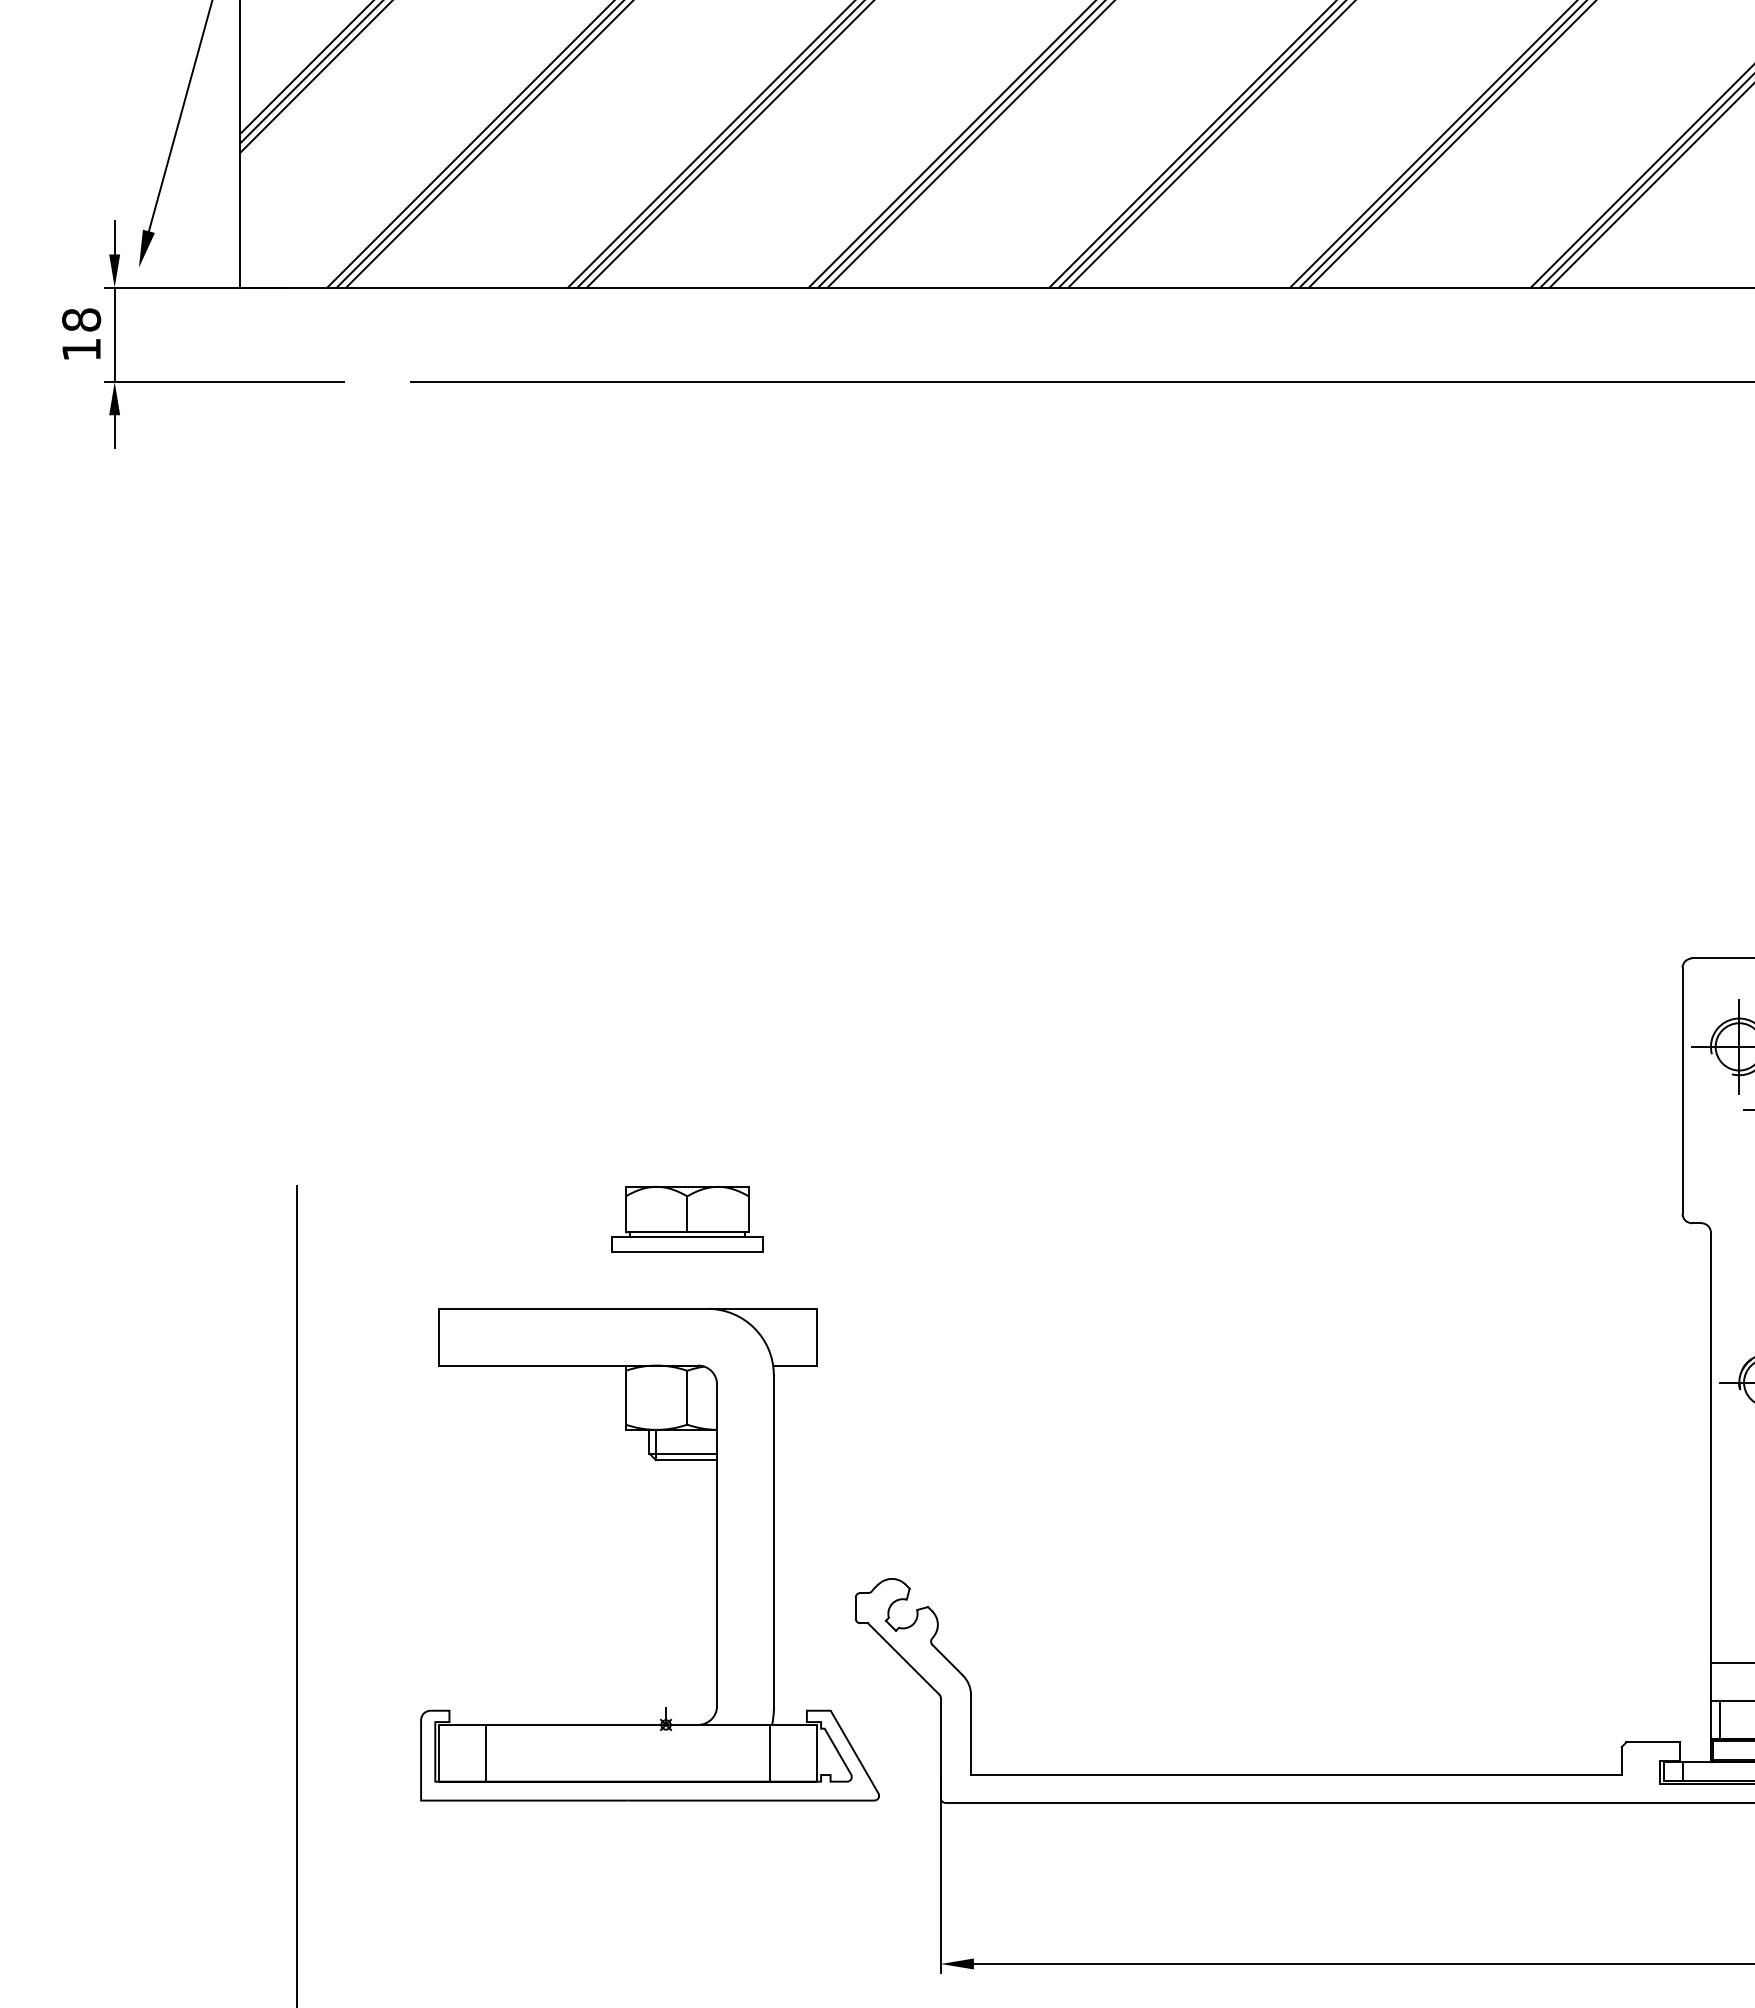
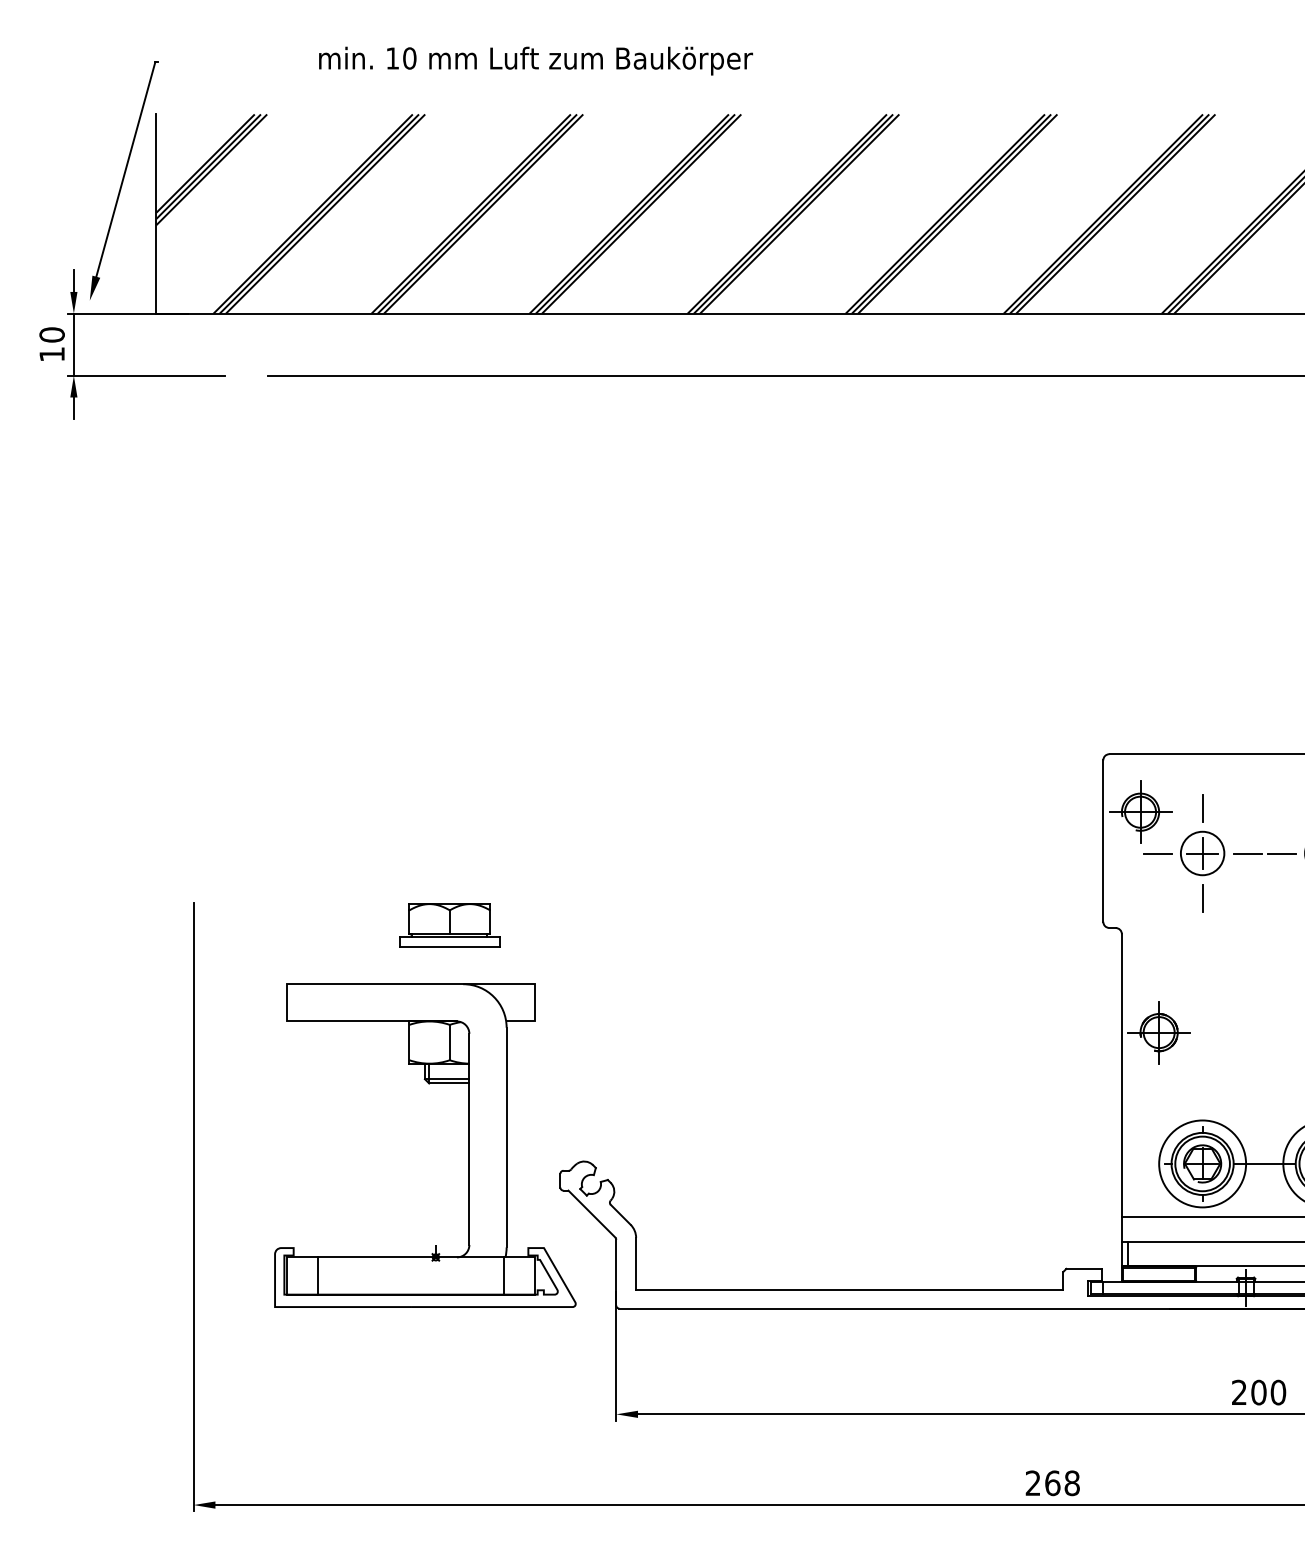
text: (80, 319) -> (51, 334), 18 -> 10

